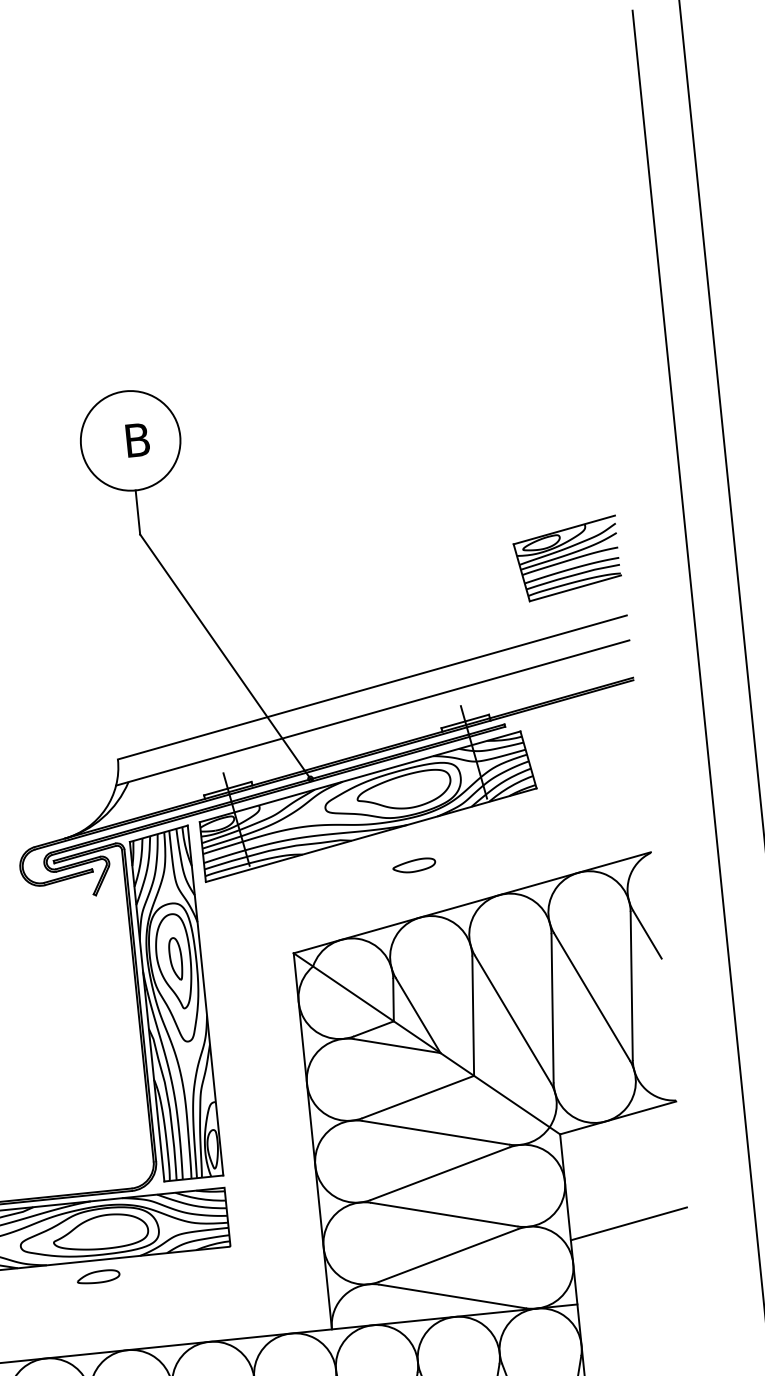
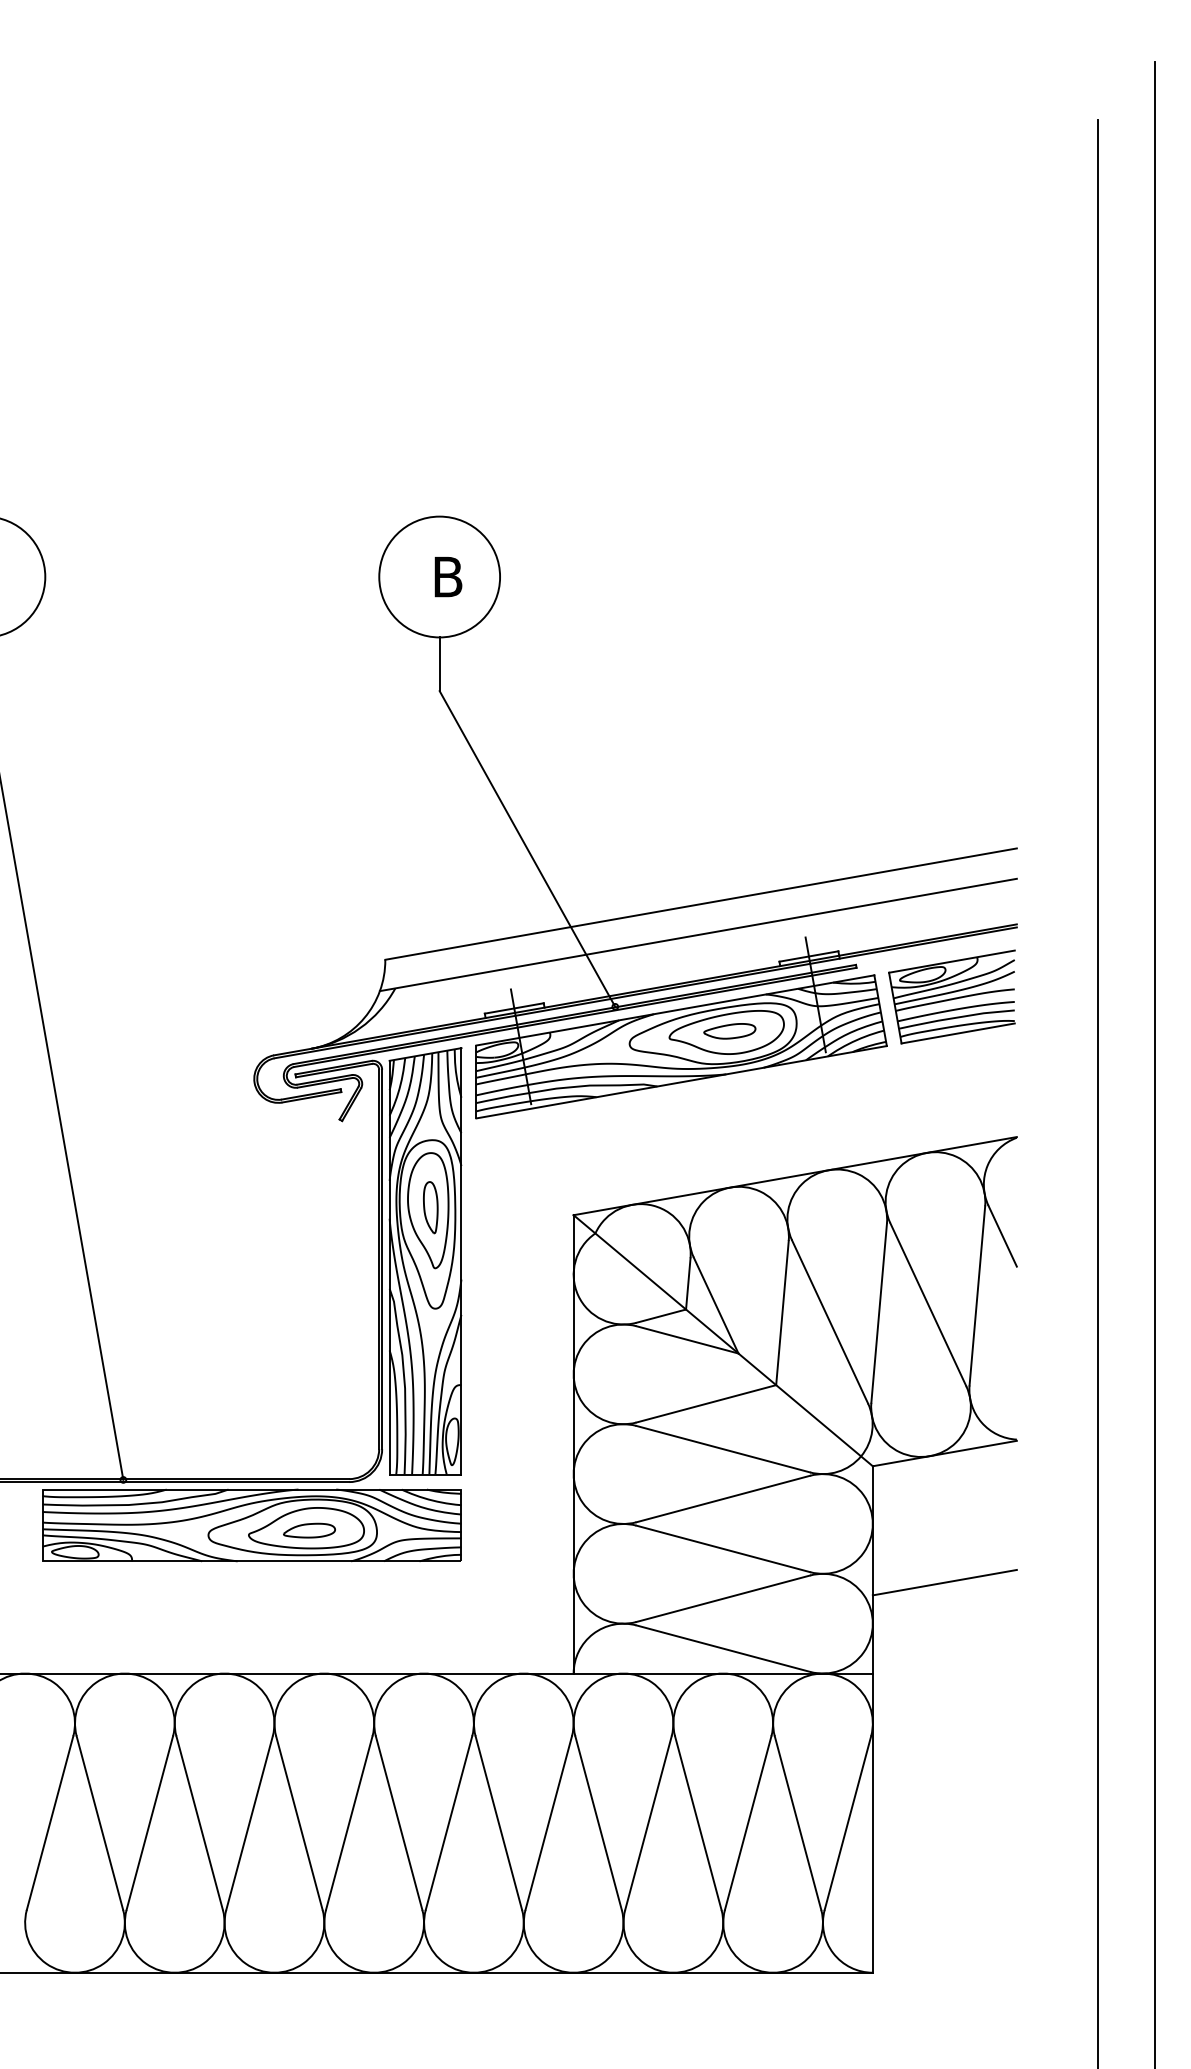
part: (566, 558) -> (951, 996), moved
part: (414, 865) -> (729, 1031), moved
part: (98, 1276) -> (309, 1530), moved

